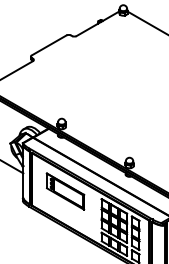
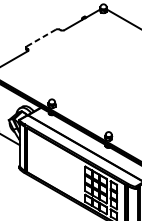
line: (49, 45) -> (41, 38), solid -> dashed
part: (65, 191) -> (55, 160), removed

